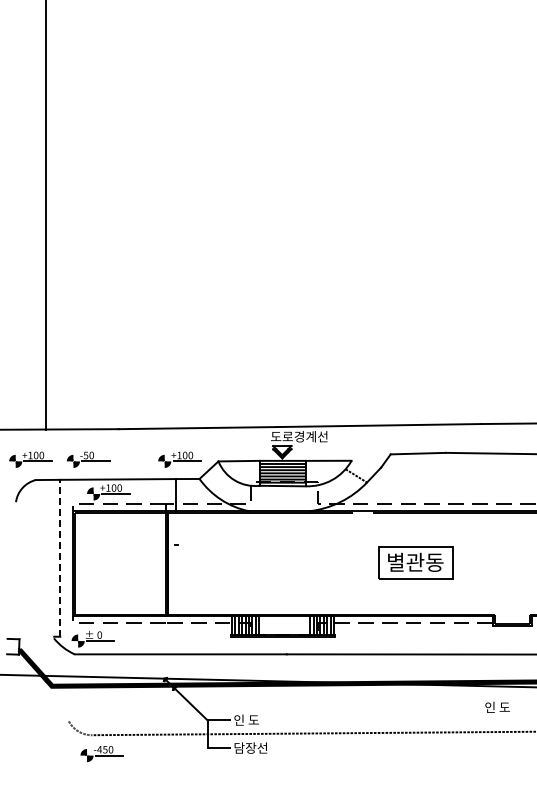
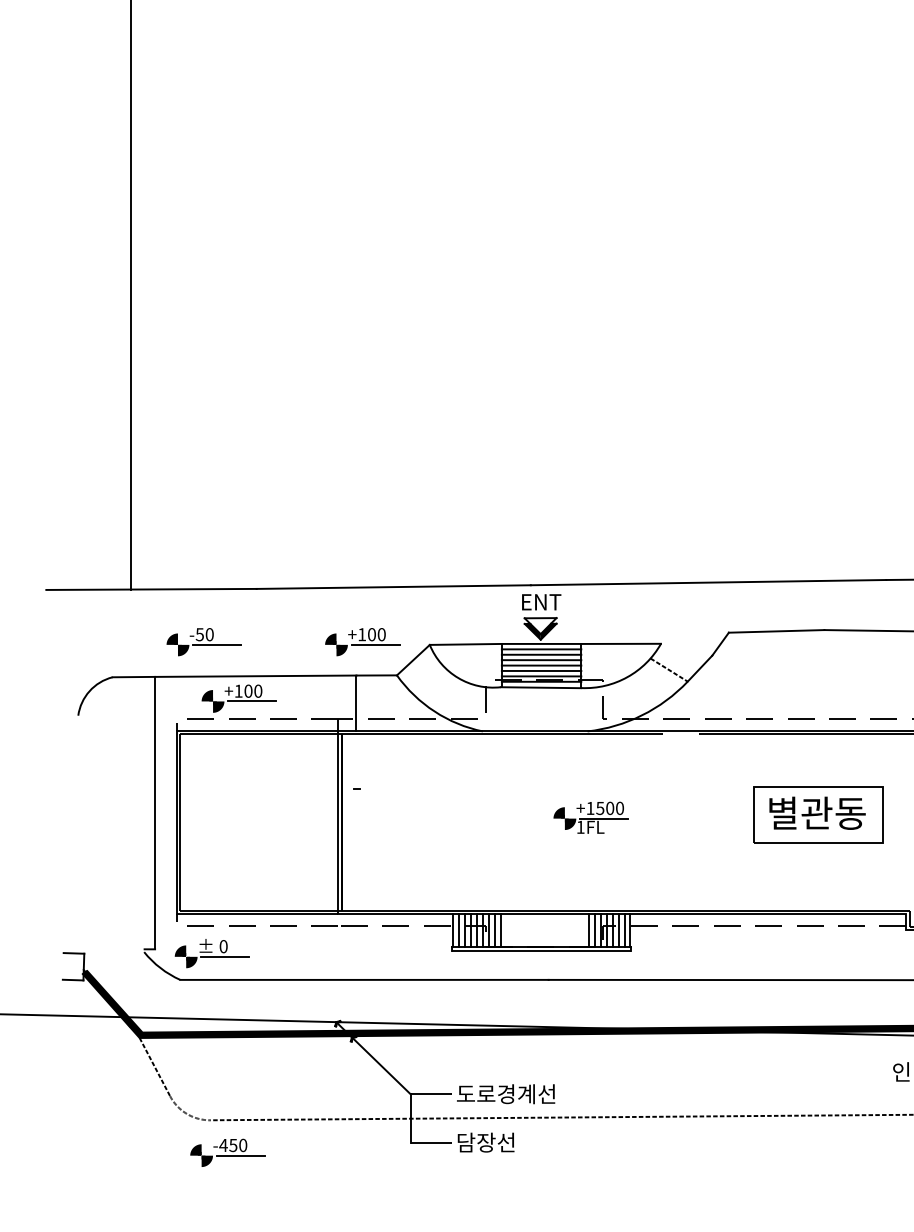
text: (299, 436) -> (570, 601), 도로경계선 -> ENT
part: (30, 459) -> (103, 641), removed
line: (60, 557) -> (155, 811), dashed -> solid
part: (311, 560) -> (591, 816), added
part: (415, 562) -> (817, 813), moved
line: (59, 704) -> (153, 1066), added
text: (262, 719) -> (506, 1093), 인 도 -> 도로경계선

